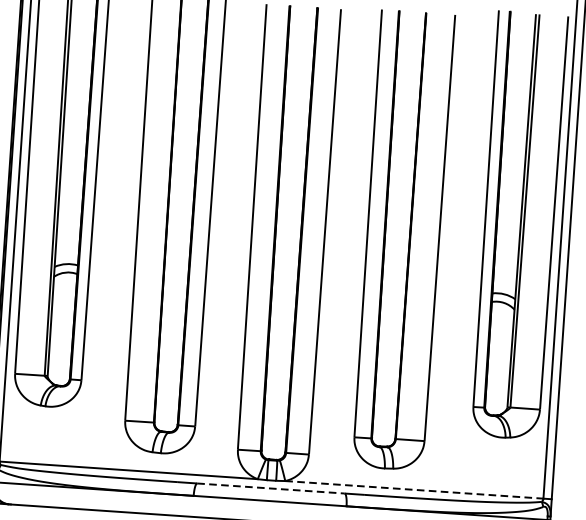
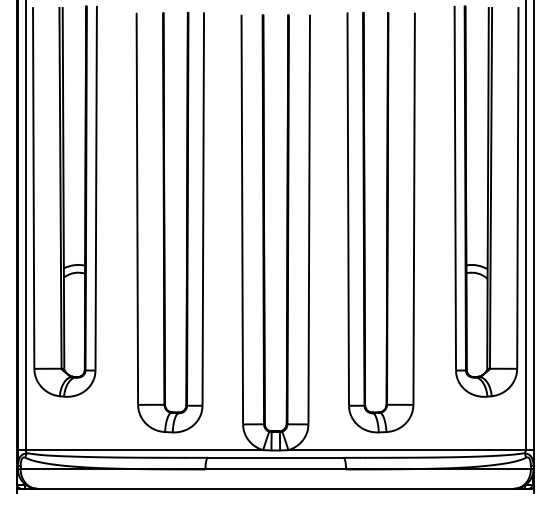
line: (270, 488) -> (275, 457), dashed -> solid
line: (414, 490) -> (407, 450), dashed -> solid

